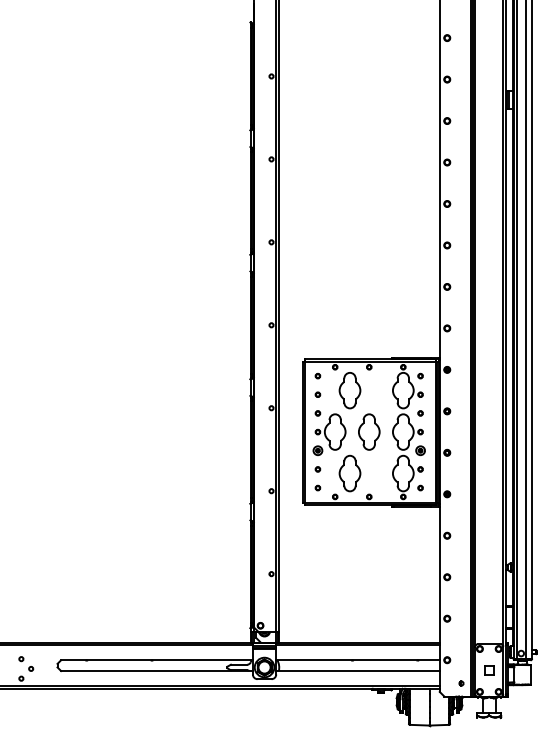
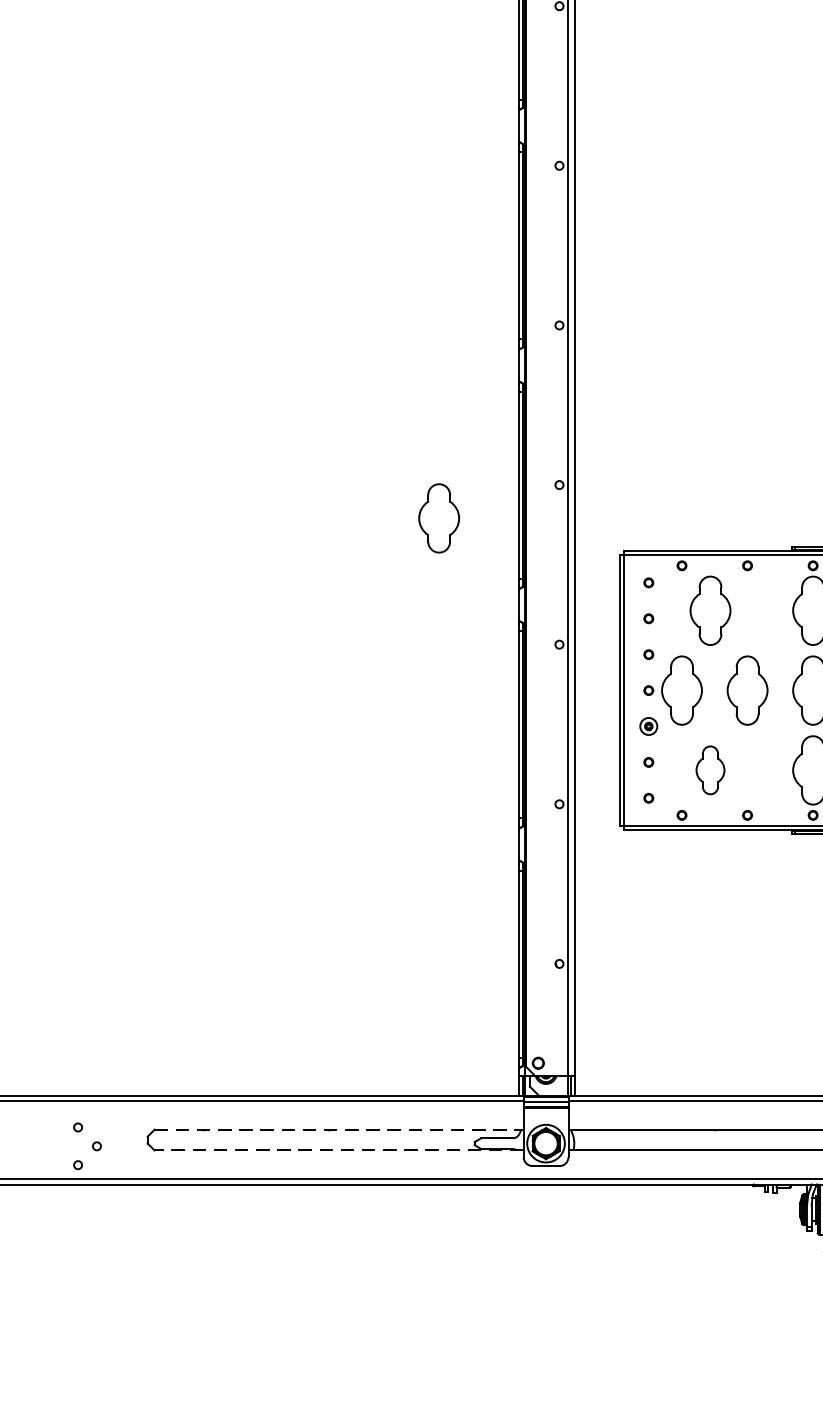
part: (208, 342) -> (438, 518), added
part: (349, 473) -> (709, 770), size x0.7
line: (157, 660) -> (340, 1130), solid -> dashed
line: (157, 671) -> (340, 1151), solid -> dashed

